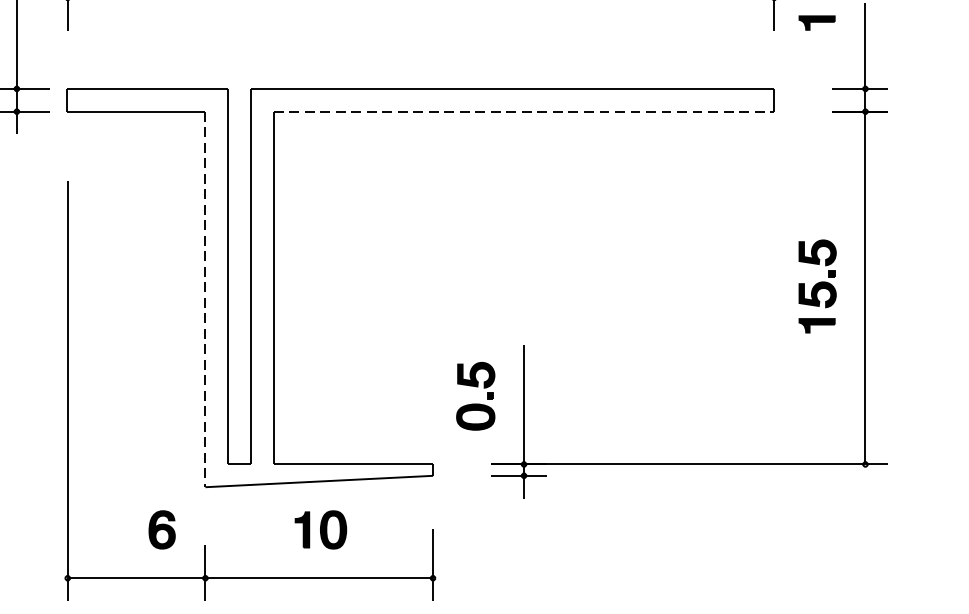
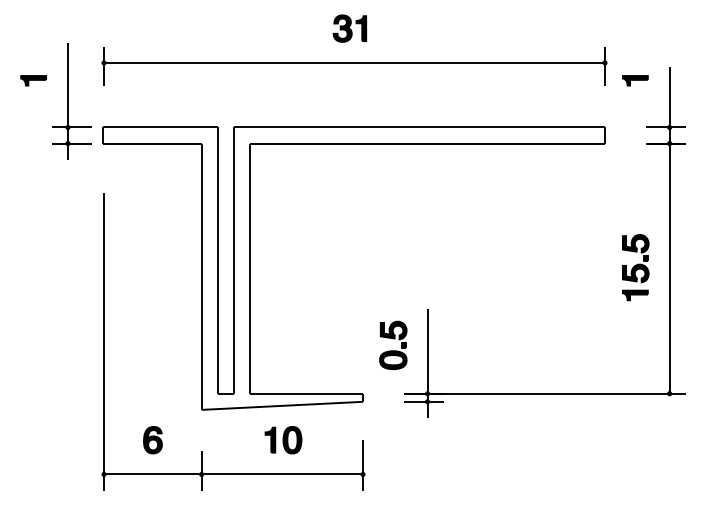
line: (523, 111) -> (427, 143), dashed -> solid
line: (205, 300) -> (201, 277), dashed -> solid
part: (161, 530) -> (152, 440), moved

